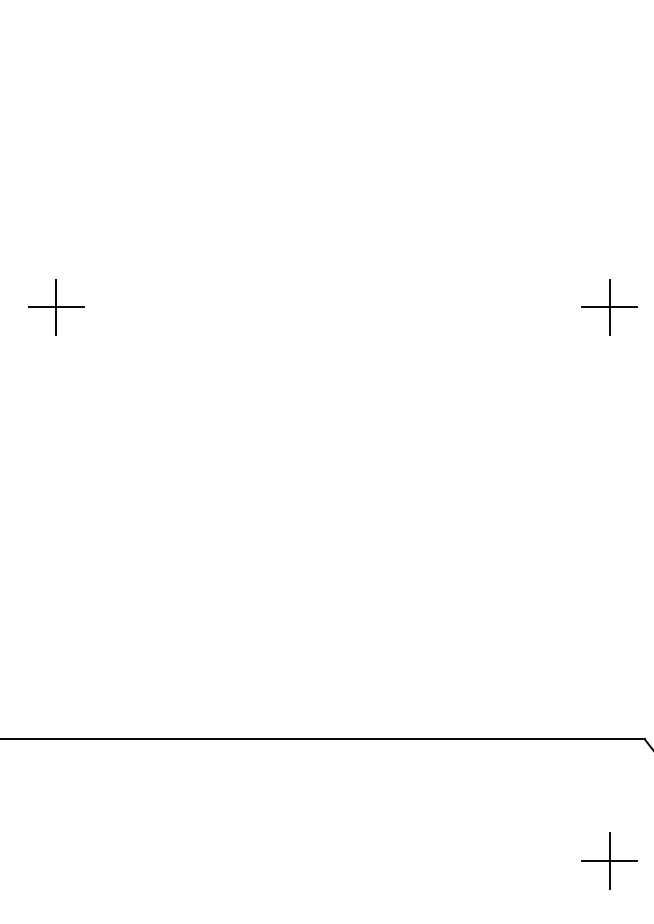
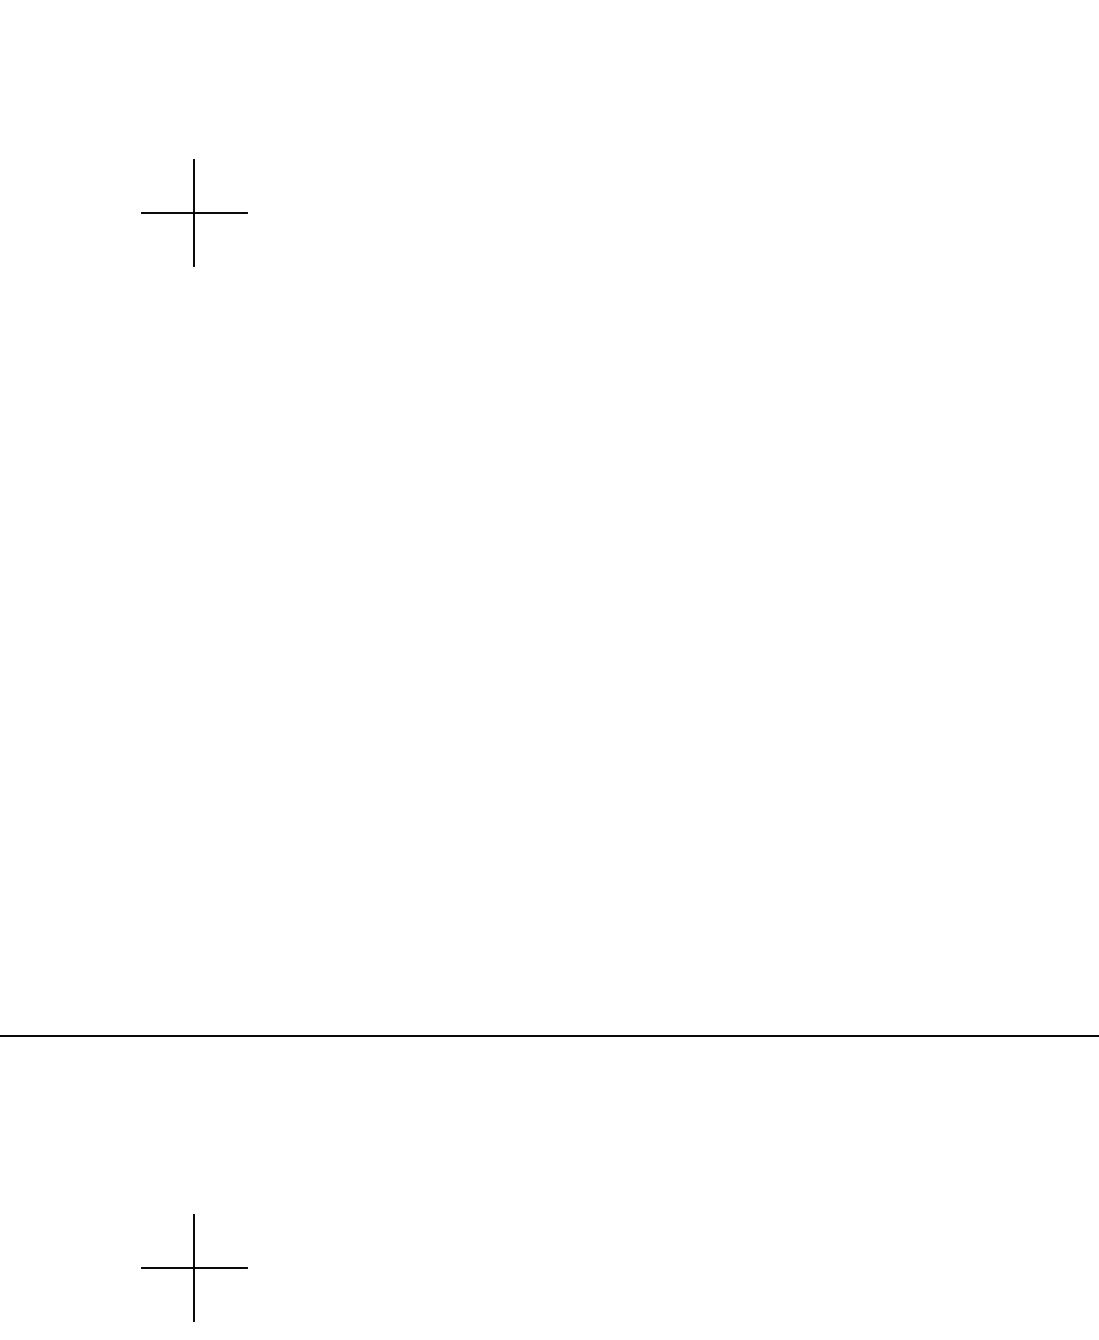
part: (56, 860) -> (194, 1267), added

